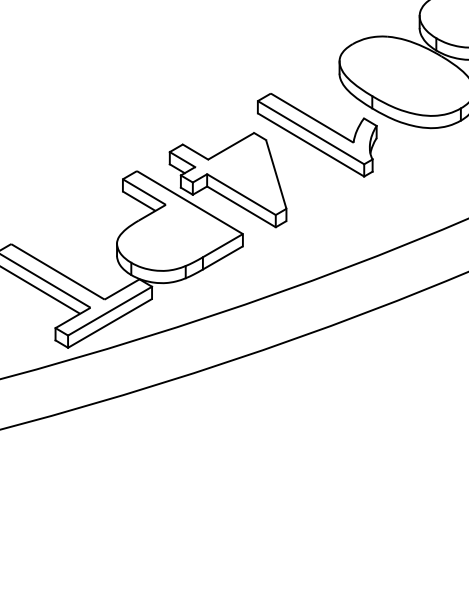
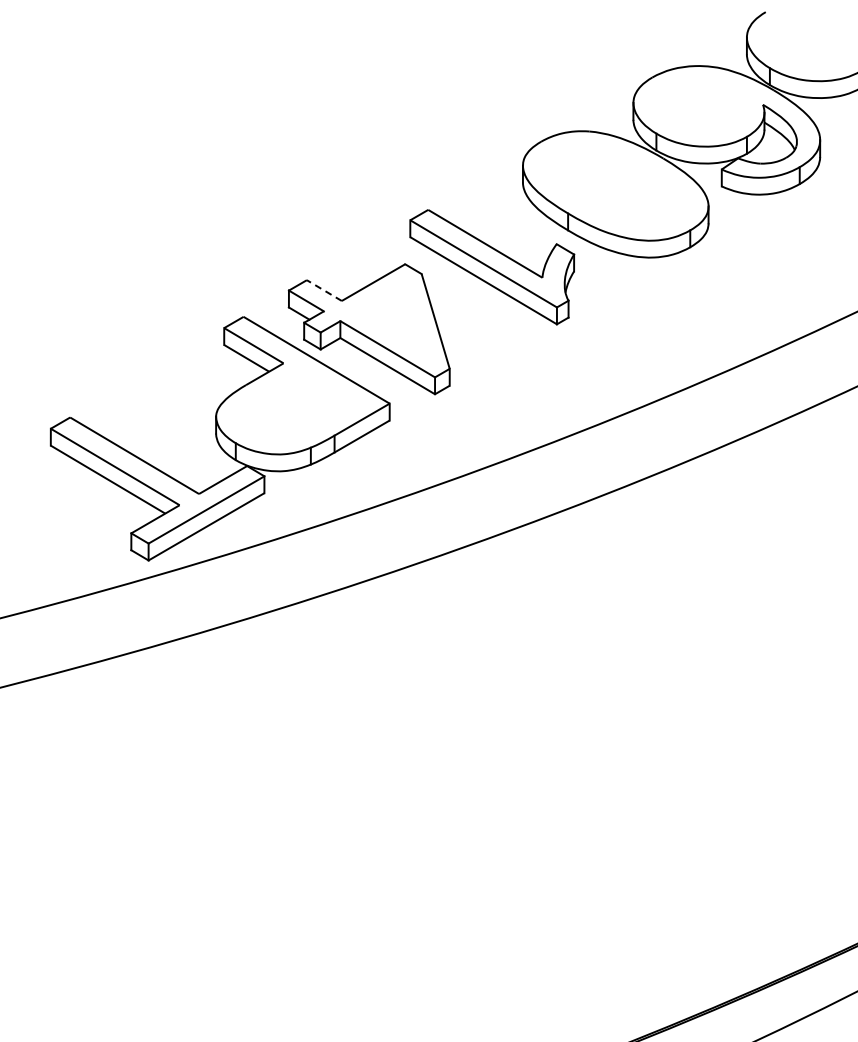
line: (194, 152) -> (323, 290), solid -> dashed

